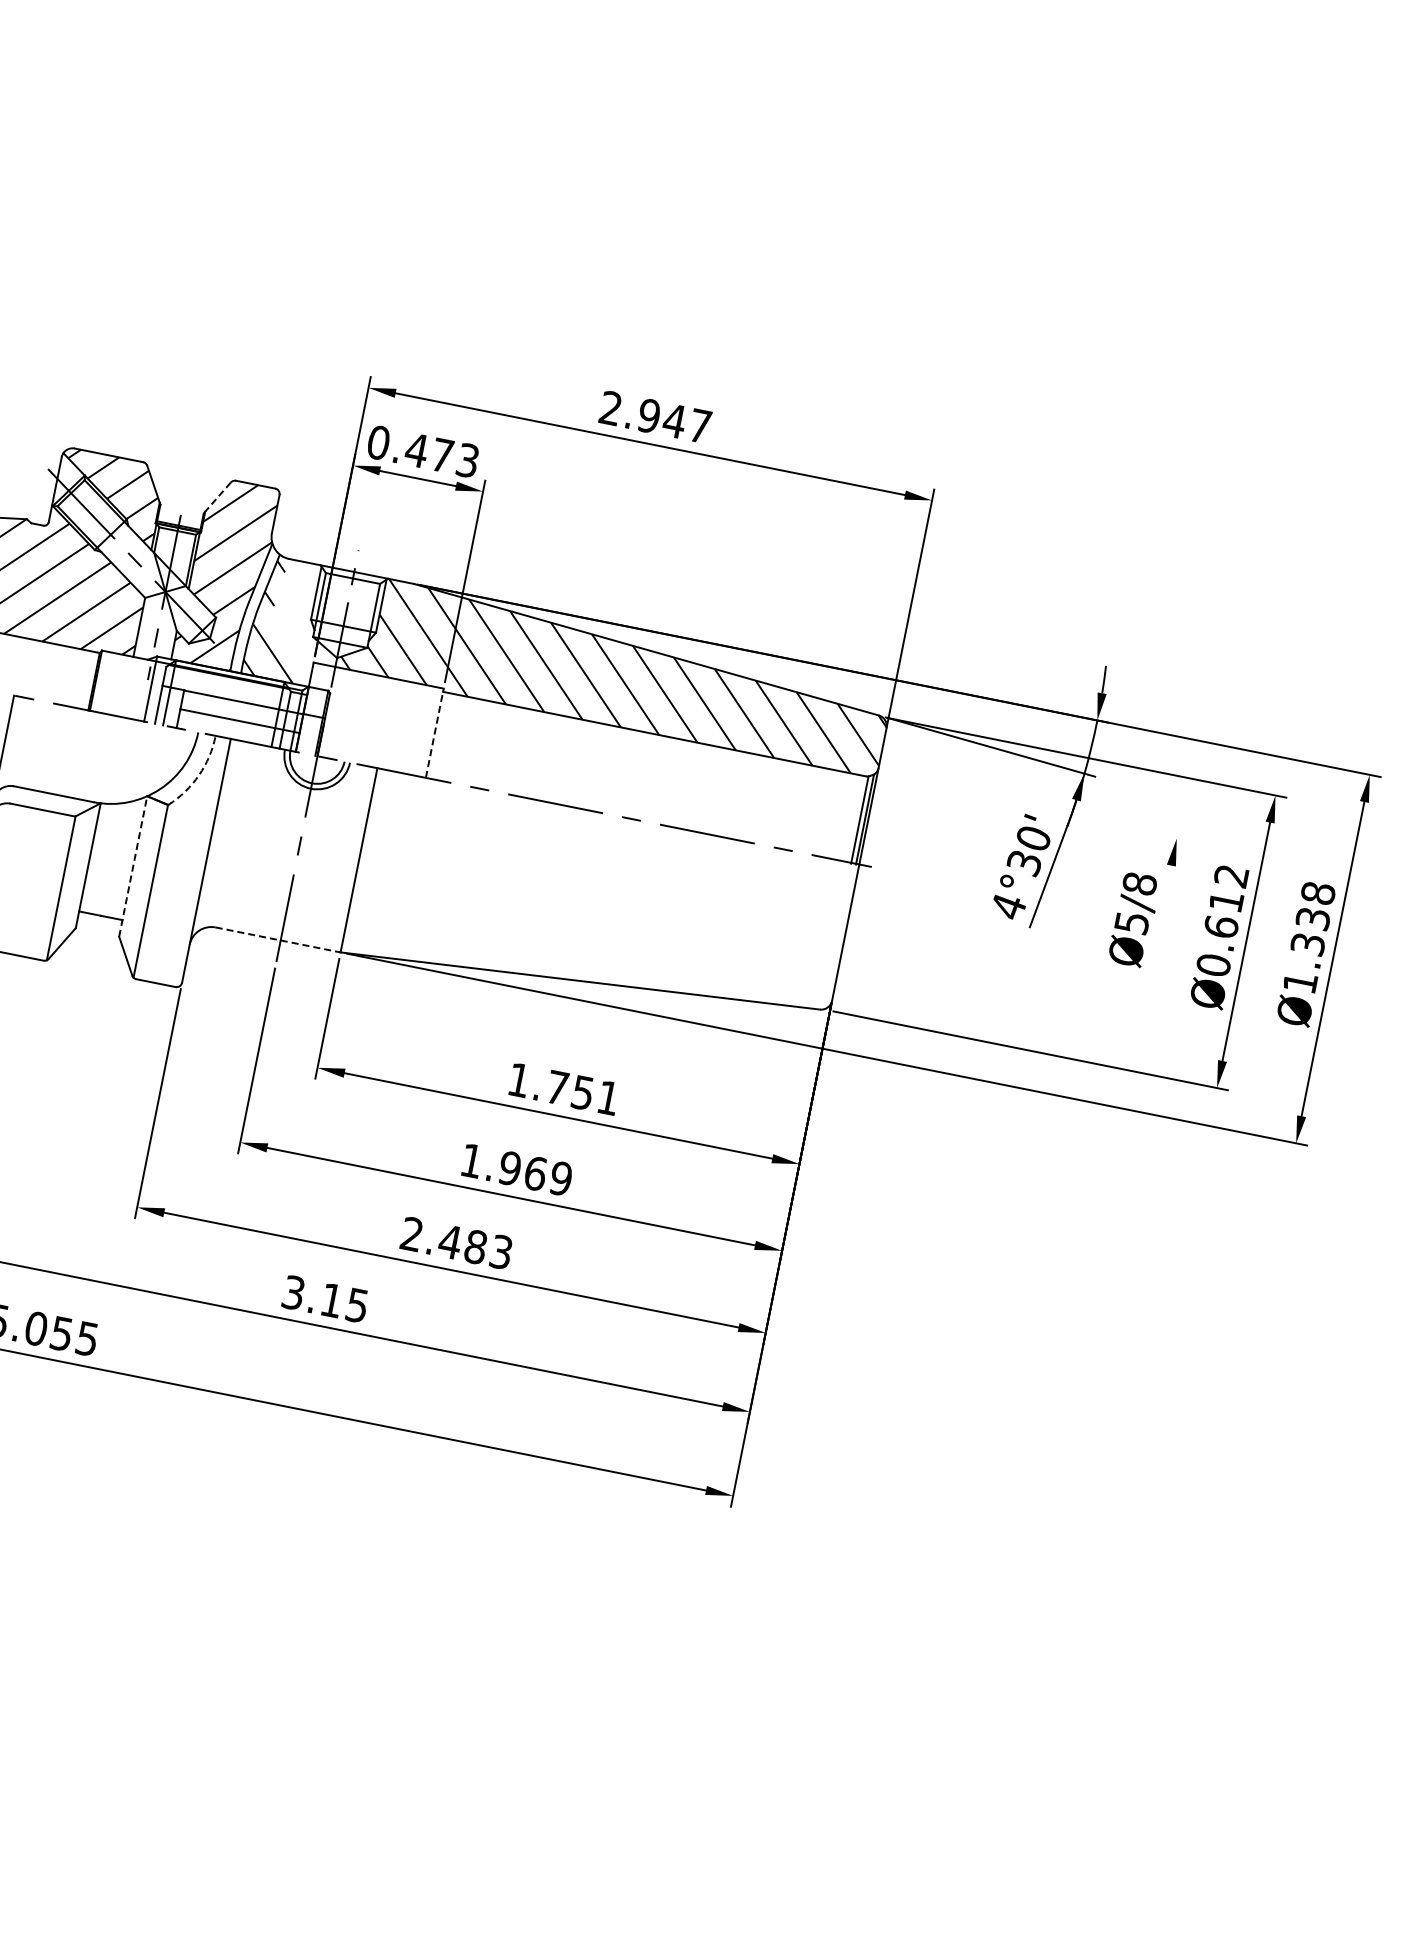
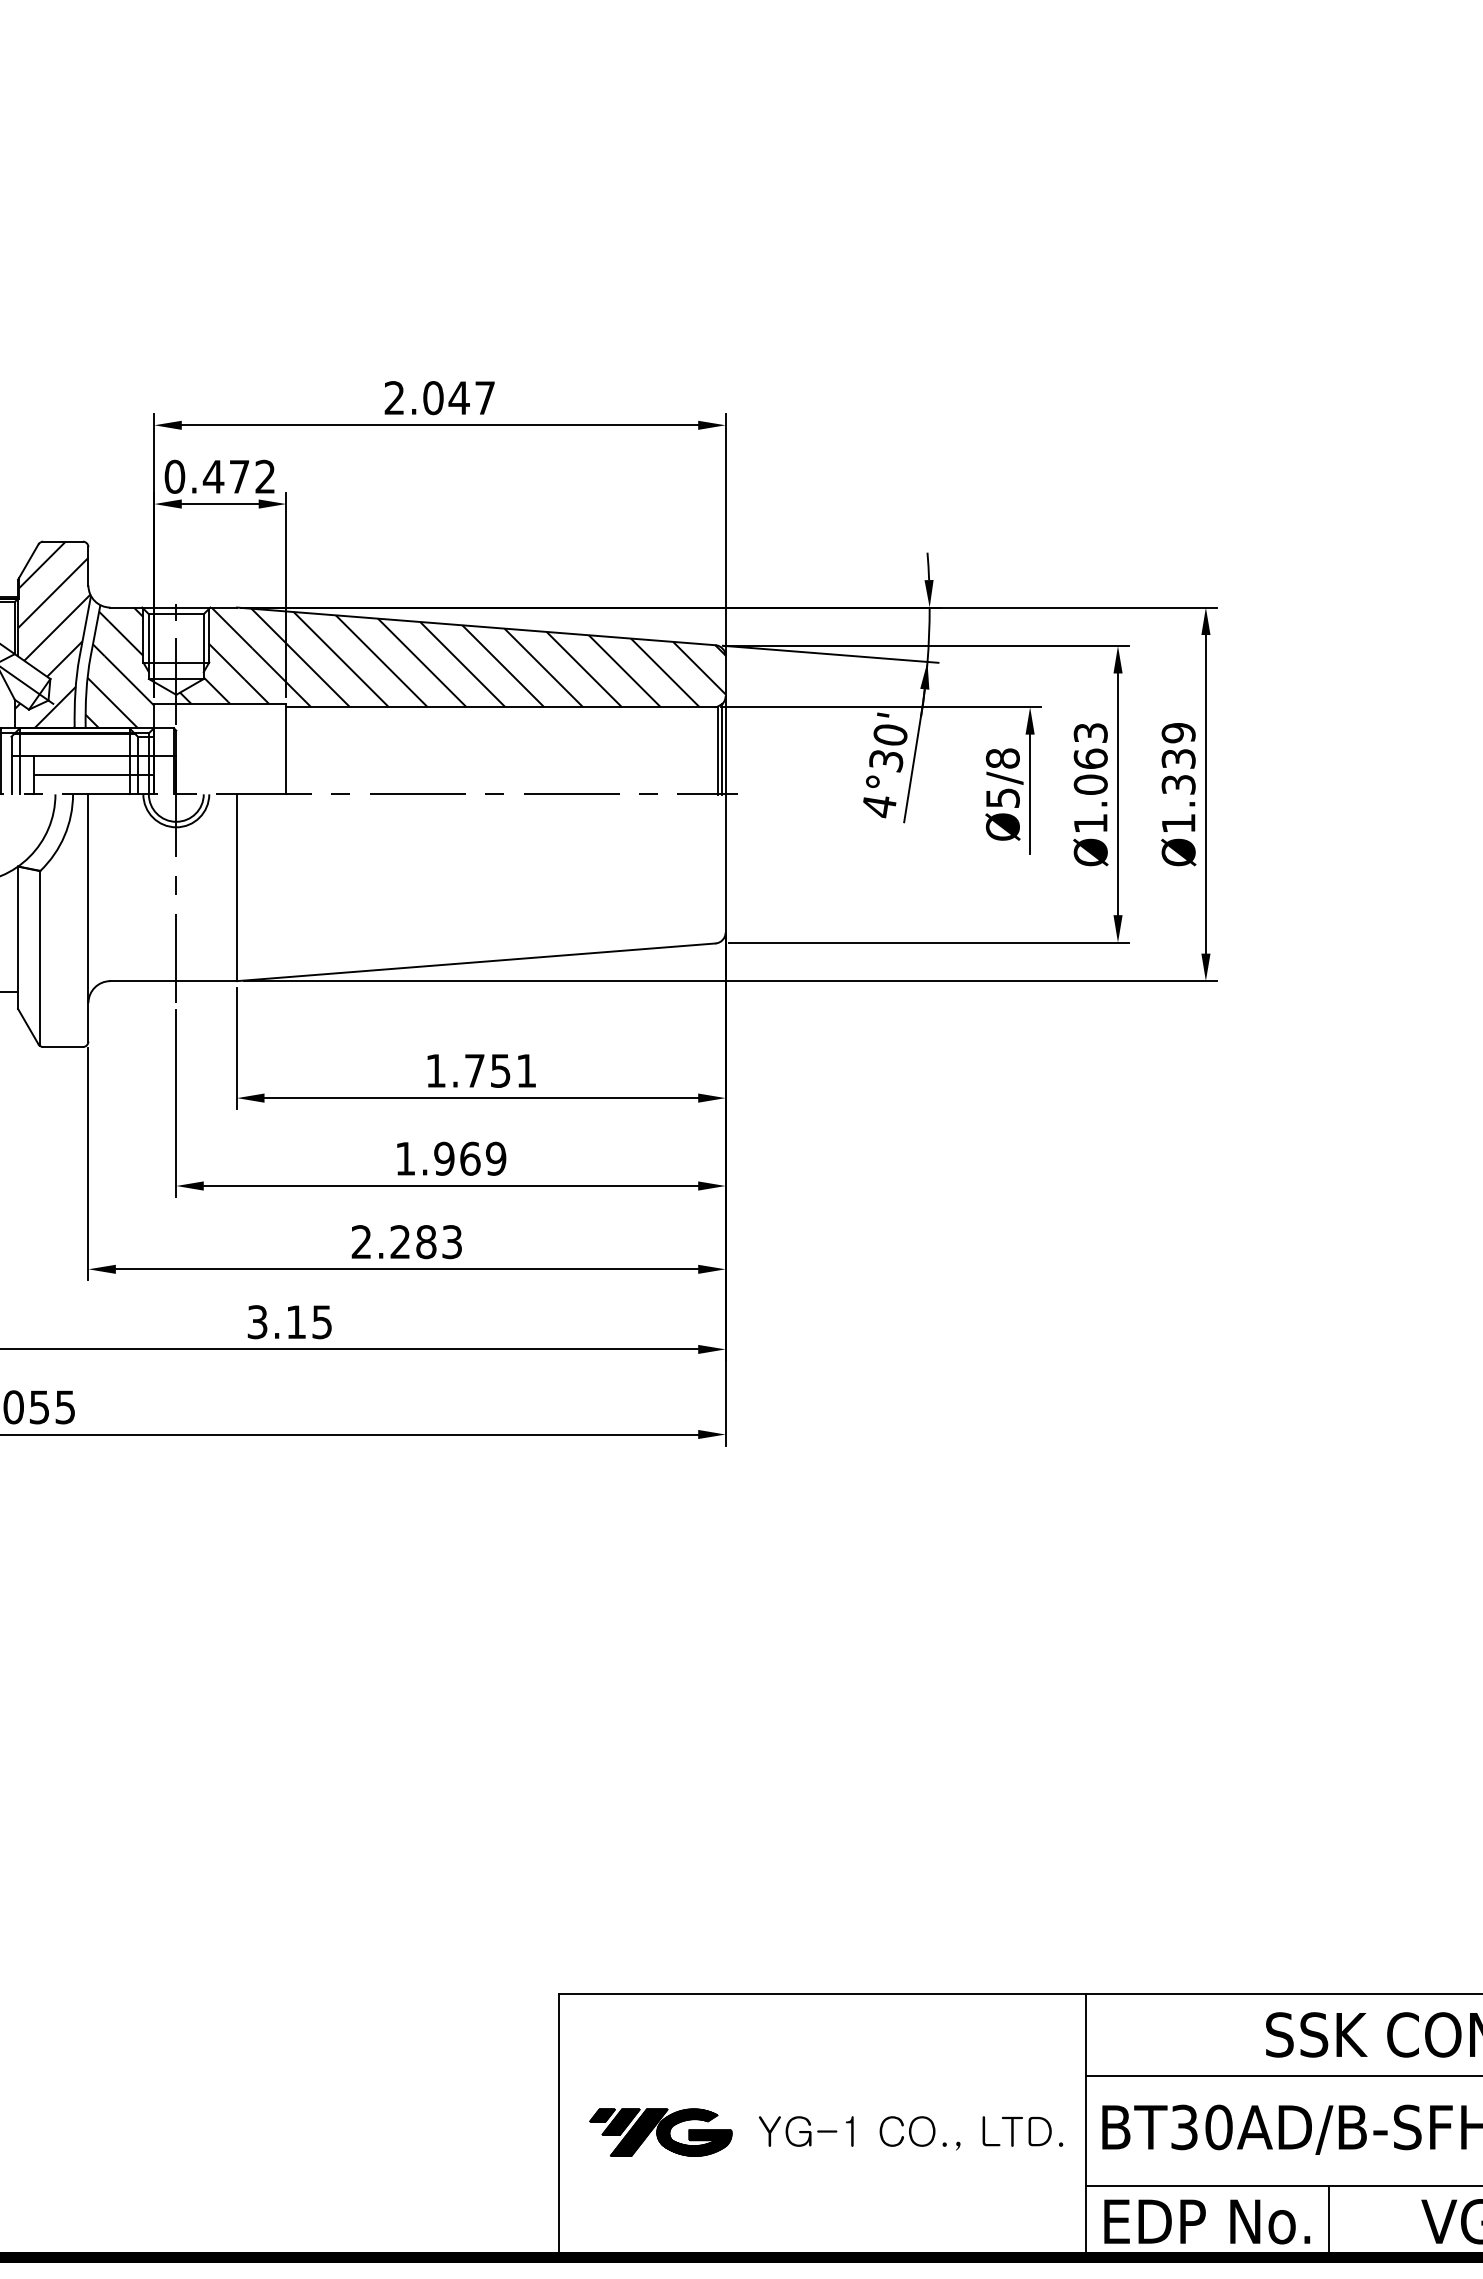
text: (649, 416) -> (433, 398), 2.947 -> 2.047
text: (468, 460) -> (265, 476), 0.473 -> 0.472
line: (217, 498) -> (28, 562), dashed -> solid
hatch: (298, 611) -> (129, 656), added
line: (435, 732) -> (286, 748), dashed -> solid
arc: (199, 774) -> (64, 835), dashed -> solid
line: (1030, 809) -> (881, 707), added
line: (133, 866) -> (18, 937), dashed -> solid
text: (1317, 893) -> (1178, 733), Ø1.338 -> Ø1.339
text: (1222, 920) -> (1090, 778), Ø0.612 -> Ø1.063
line: (1159, 924) -> (1030, 794), added
line: (278, 940) -> (174, 981), dashed -> solid
text: (450, 1241) -> (400, 1241), 2.483 -> 2.283

